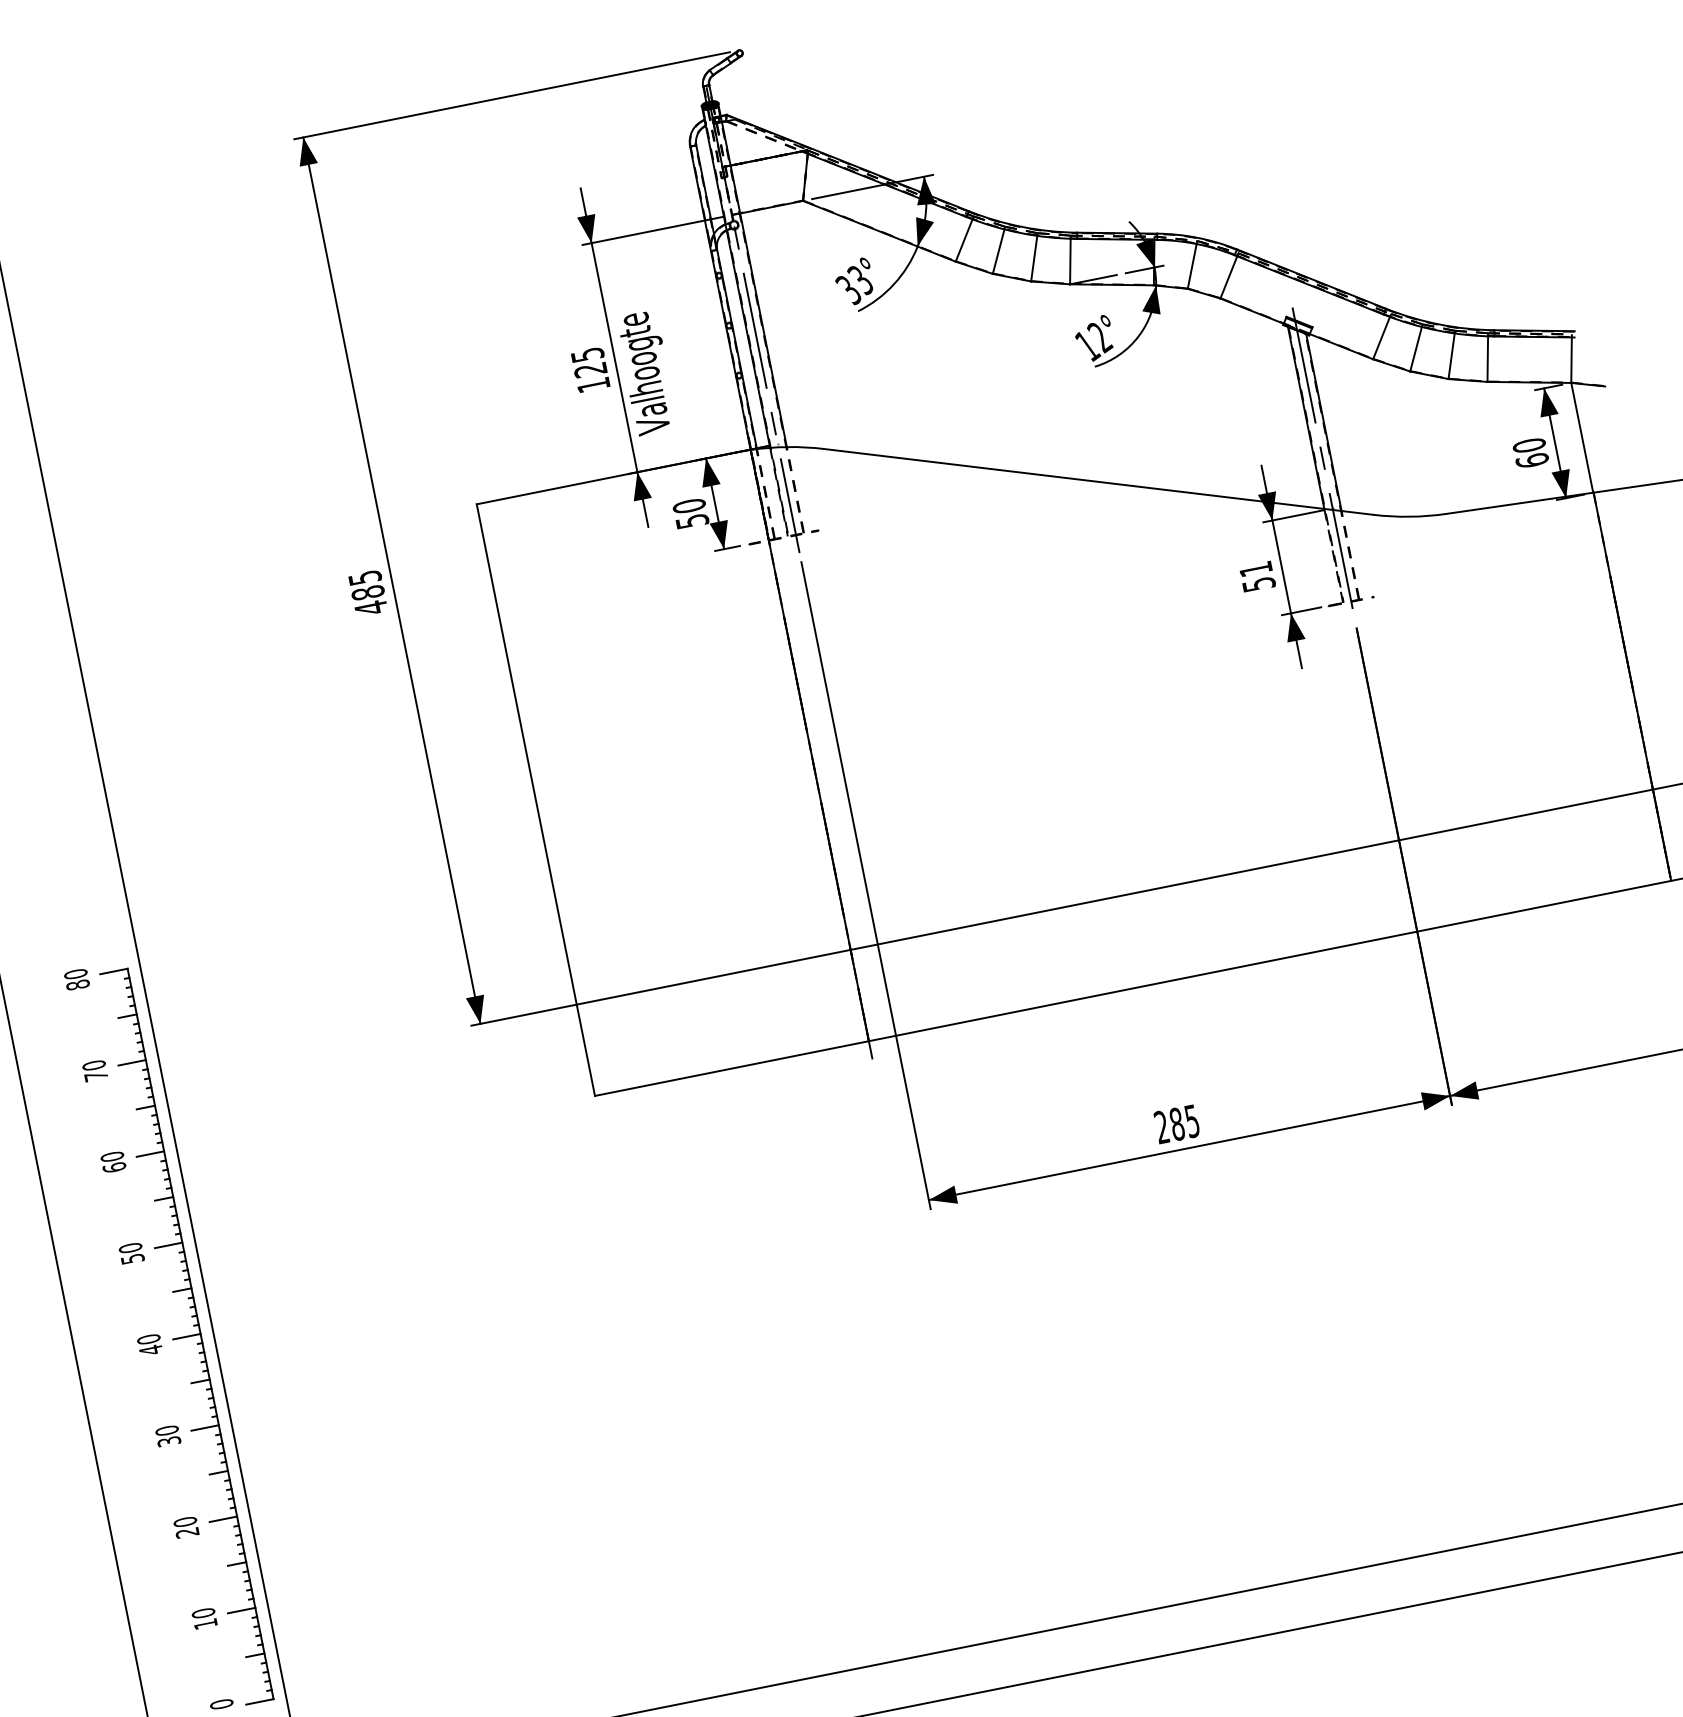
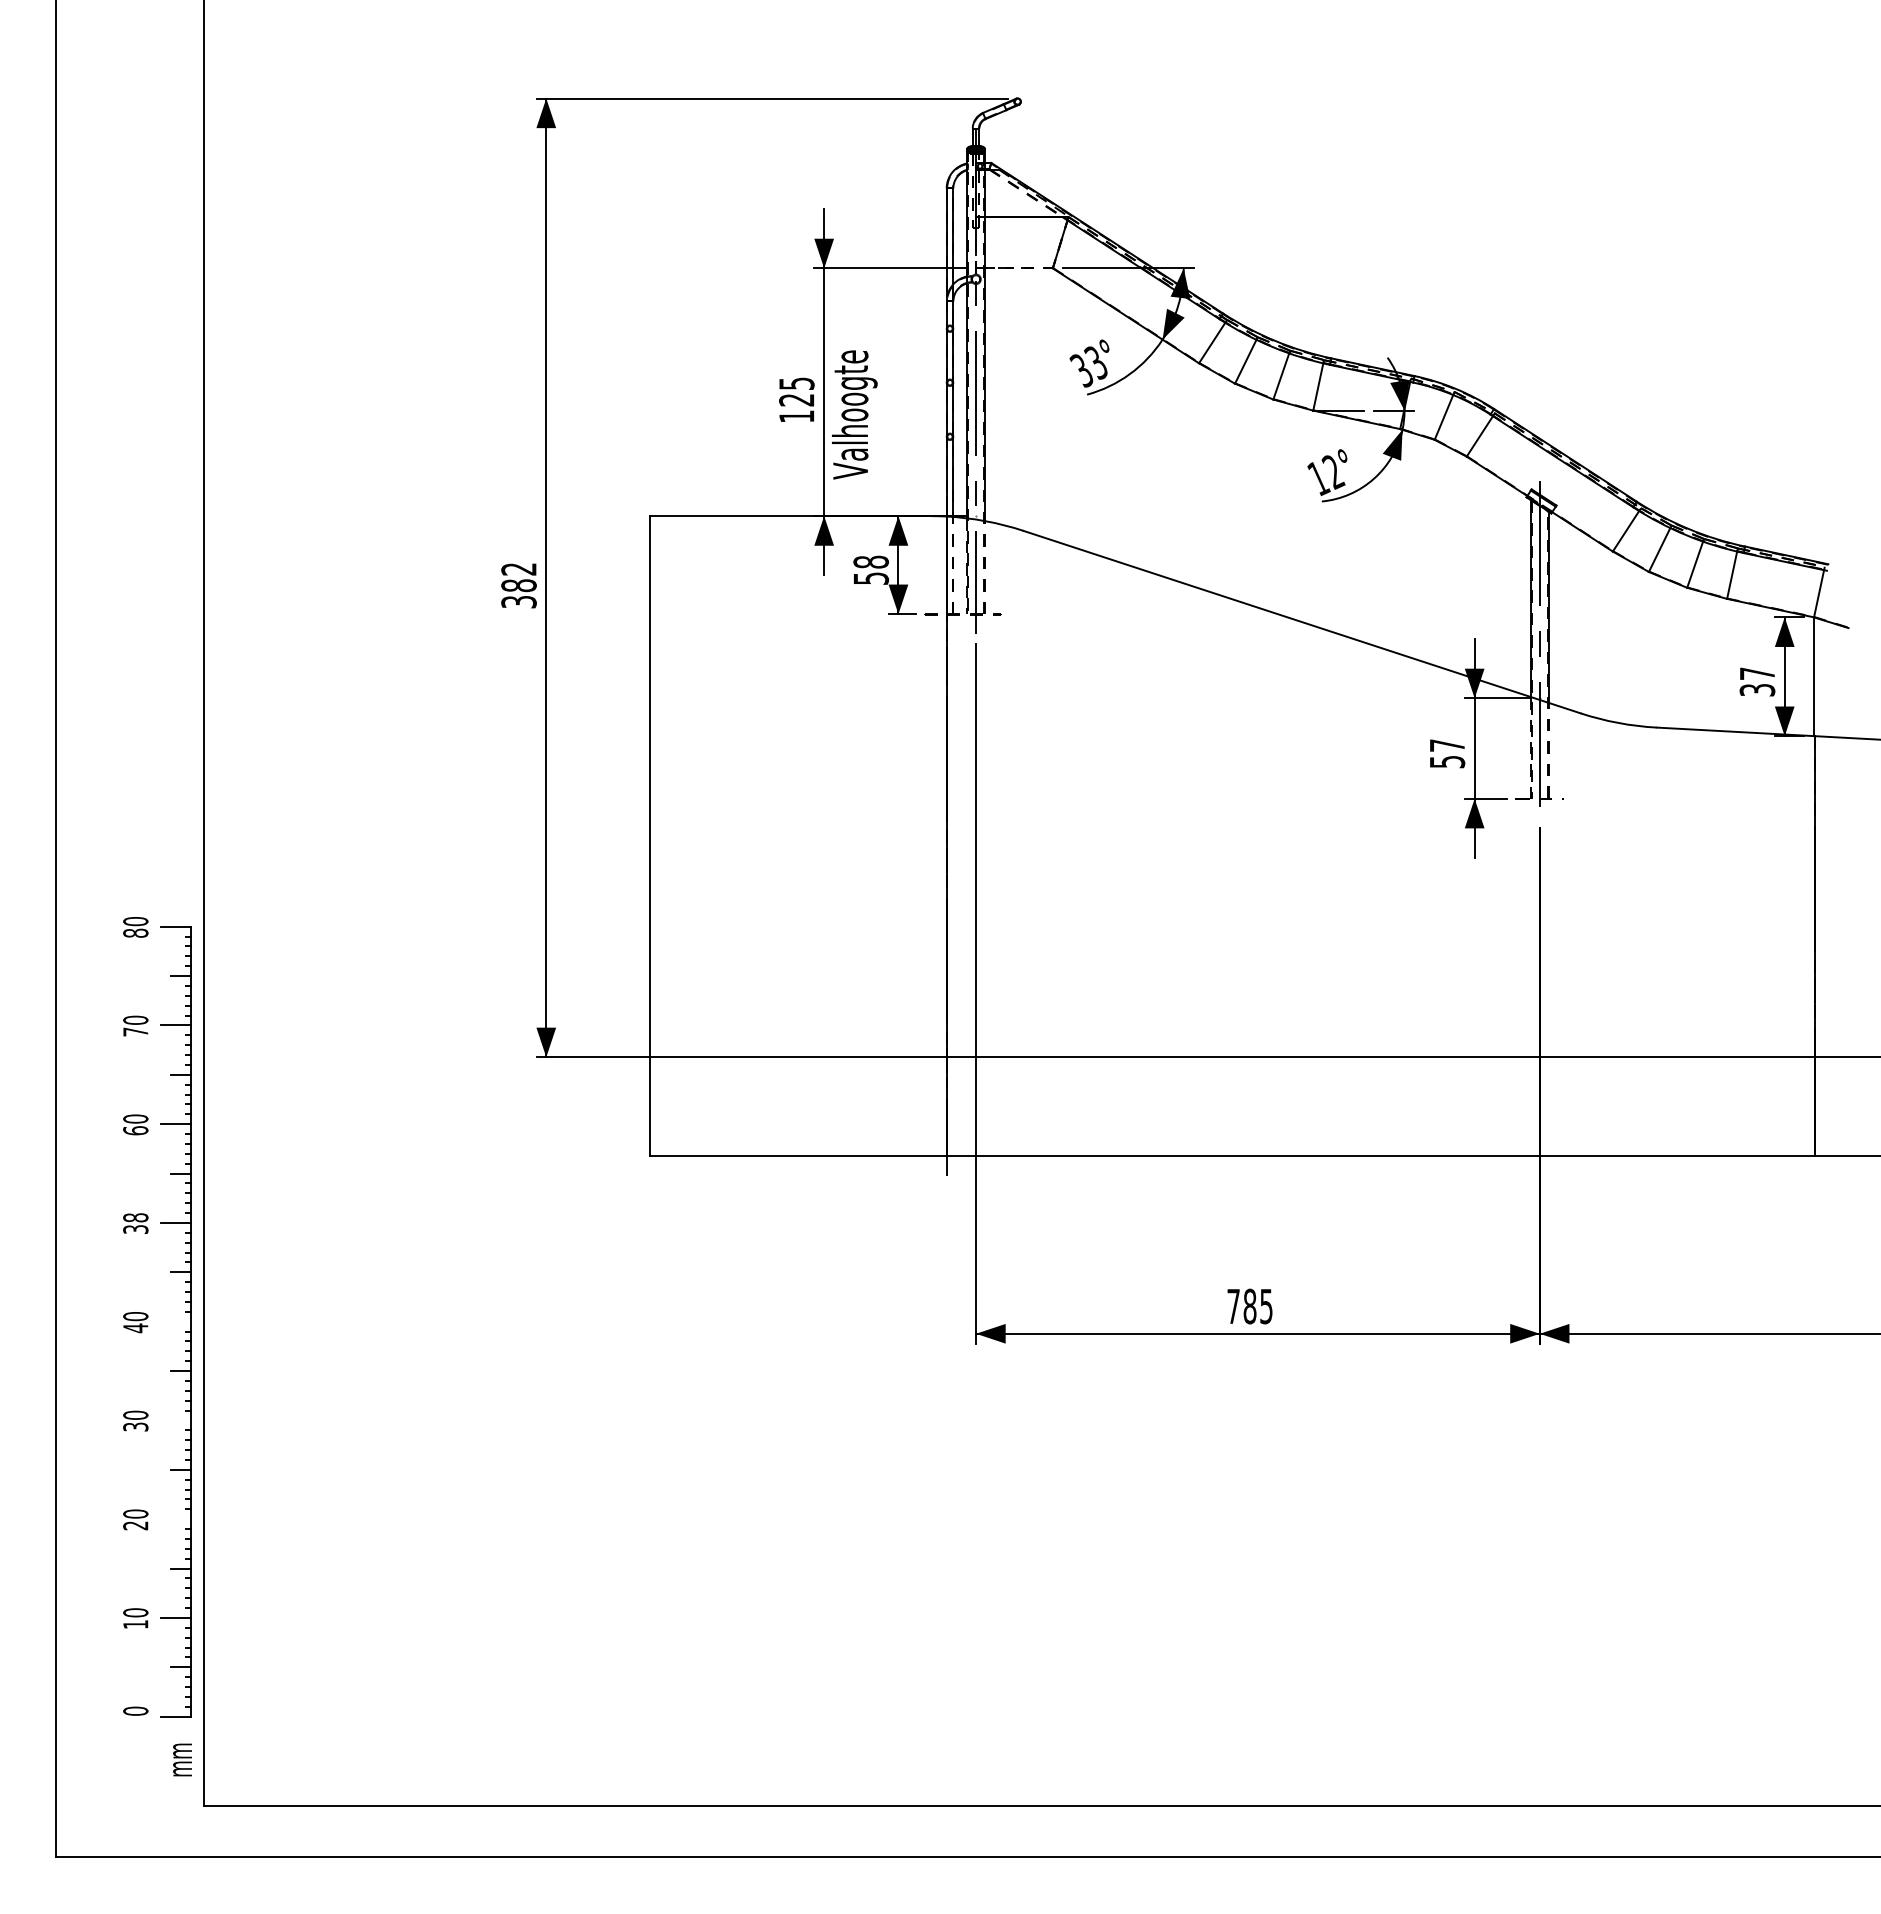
line: (772, 207) -> (1019, 268), solid -> dashed
text: (1530, 452) -> (1757, 681), 60 -> 37
text: (688, 505) -> (870, 561), 50 -> 58
text: (1256, 569) -> (1447, 745), 51 -> 57
text: (367, 592) -> (518, 585), 485 -> 382
text: (1161, 1126) -> (1233, 1305), 285 -> 785
text: (131, 1253) -> (135, 1223), 50 -> 38
line: (186, 1336) -> (175, 1321), removed
line: (204, 1428) -> (175, 1420), removed
line: (223, 1519) -> (175, 1519), removed

